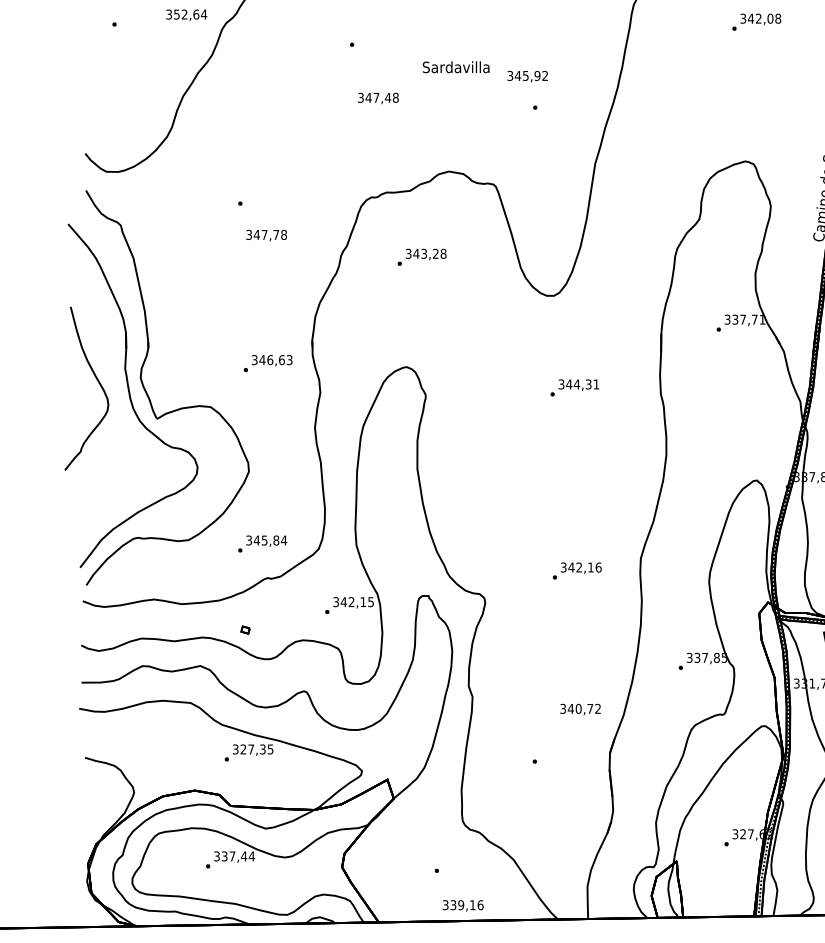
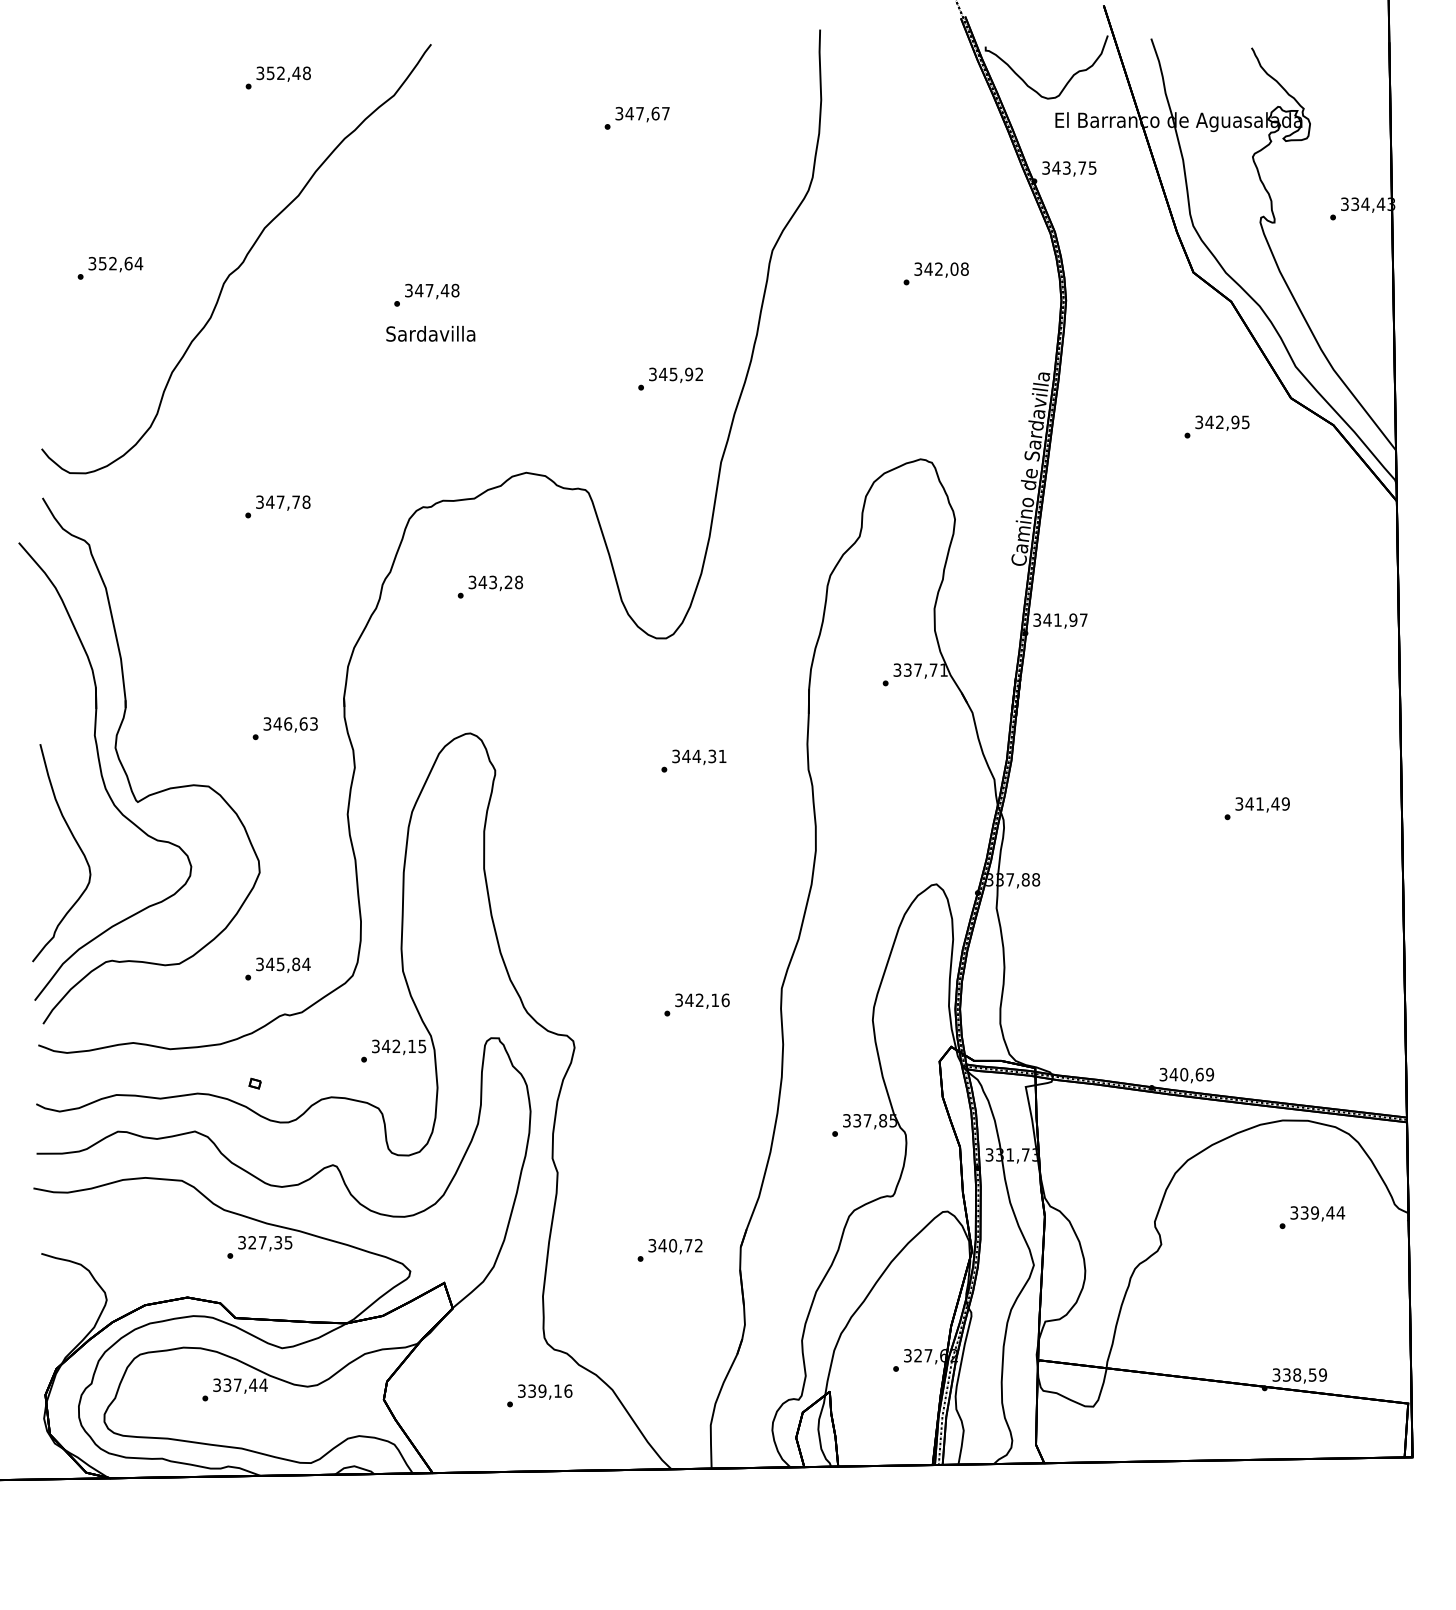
text: (186, 15) -> (115, 264), moved
text: (455, 66) -> (430, 333), moved
text: (527, 76) -> (675, 375), moved
text: (378, 98) -> (432, 291), moved
text: (266, 235) -> (283, 502), moved
curve: (97, 380) -> (75, 842), moved
text: (580, 709) -> (675, 1246), moved
text: (463, 905) -> (545, 1391), moved

